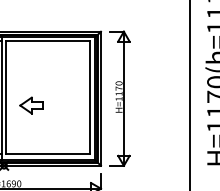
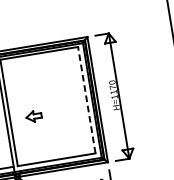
line: (89, 97) -> (86, 100), solid -> dashed
part: (31, 105) -> (33, 116), size x0.7

